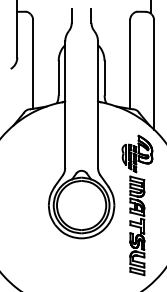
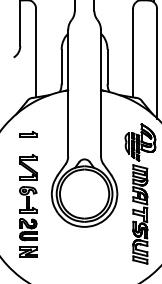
part: (25, 145) -> (28, 134), added
part: (25, 217) -> (28, 206), added

